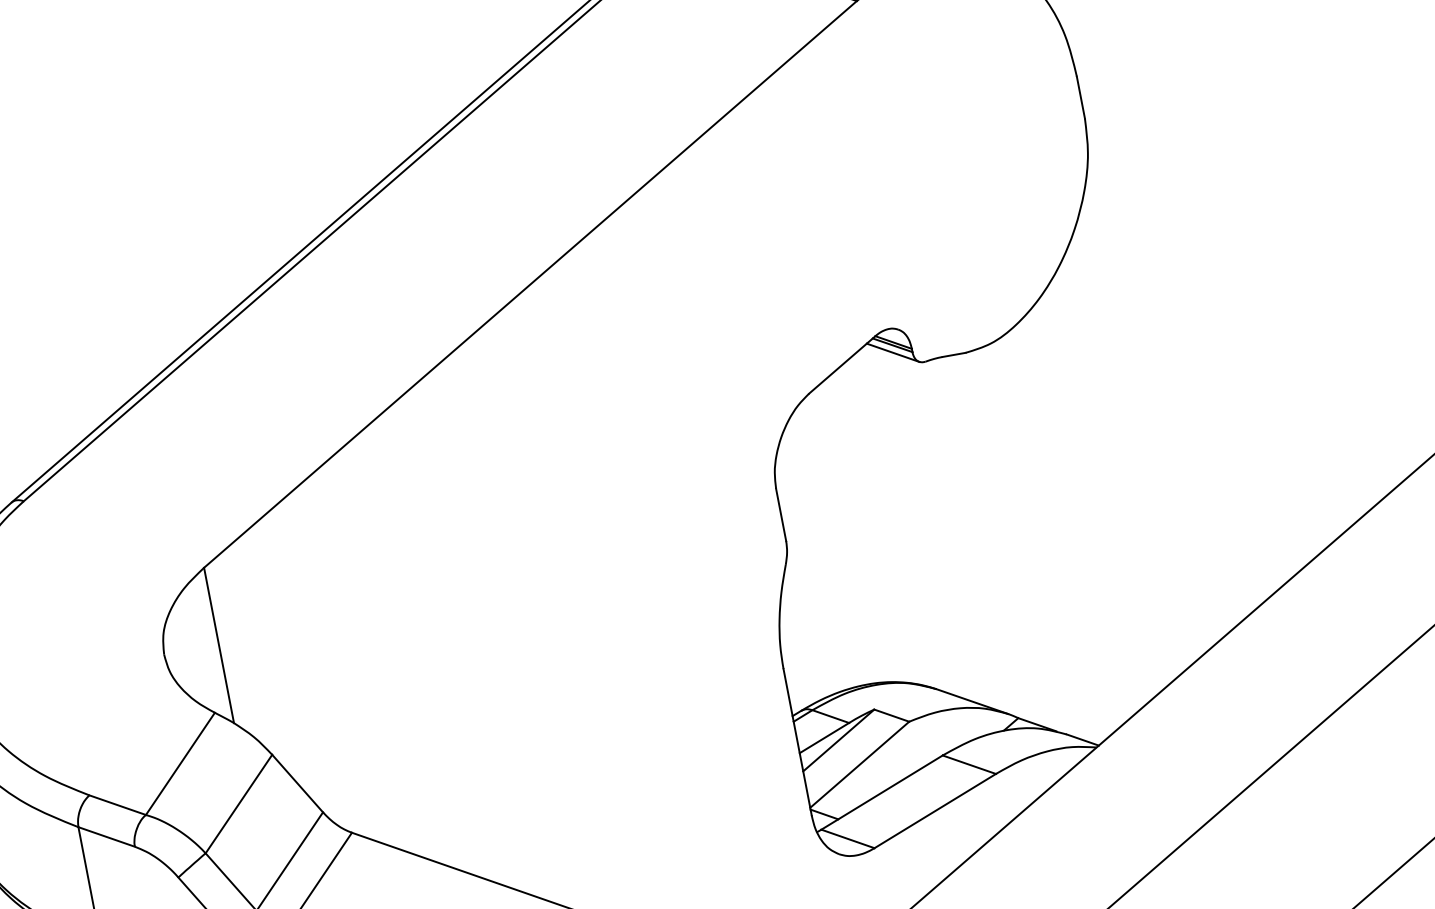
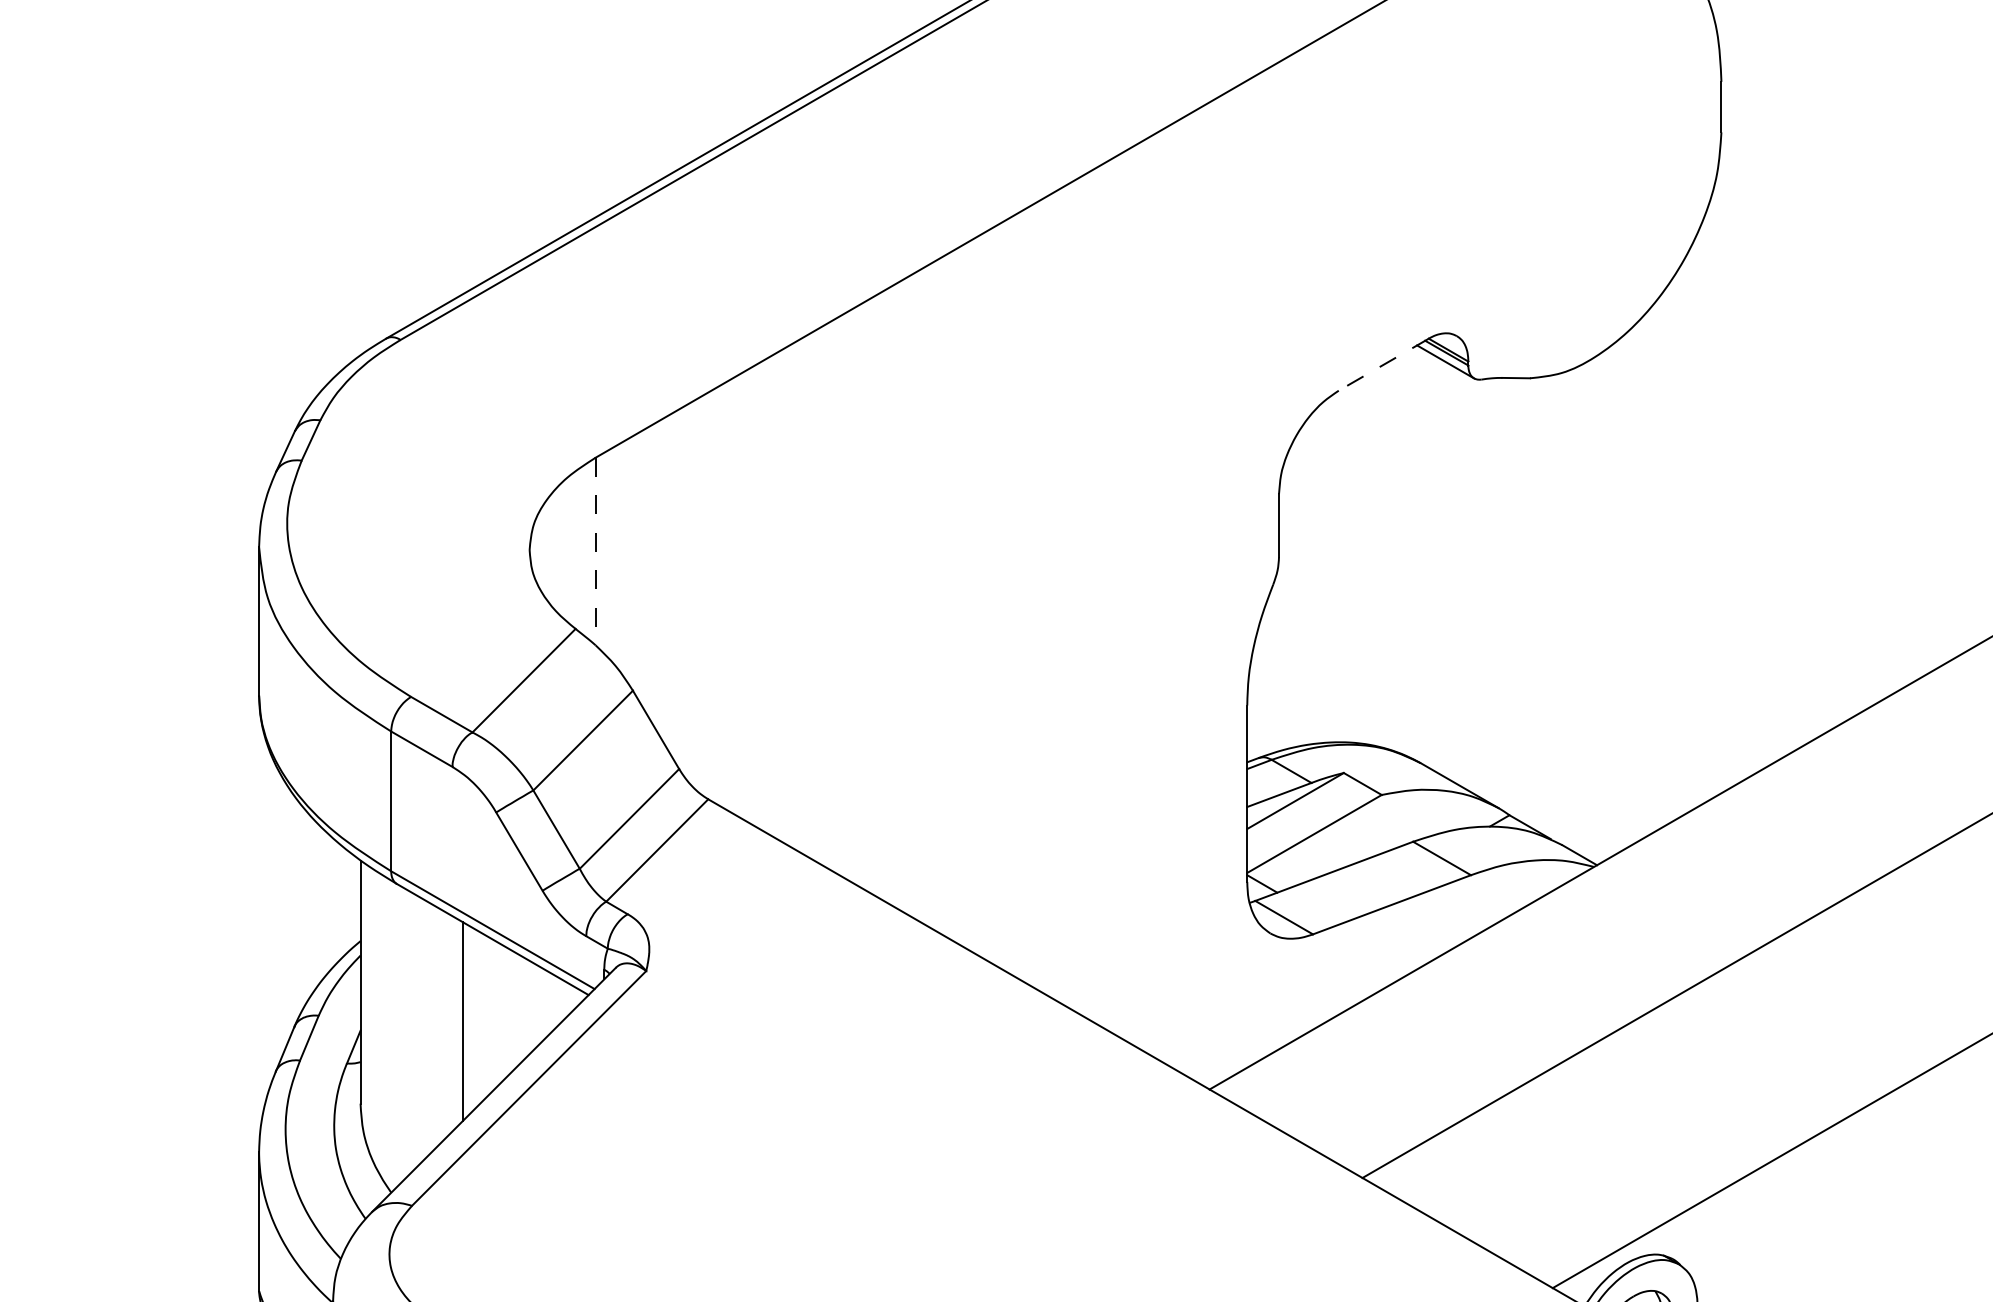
line: (842, 364) -> (1383, 364), solid -> dashed
line: (218, 645) -> (595, 551), solid -> dashed

